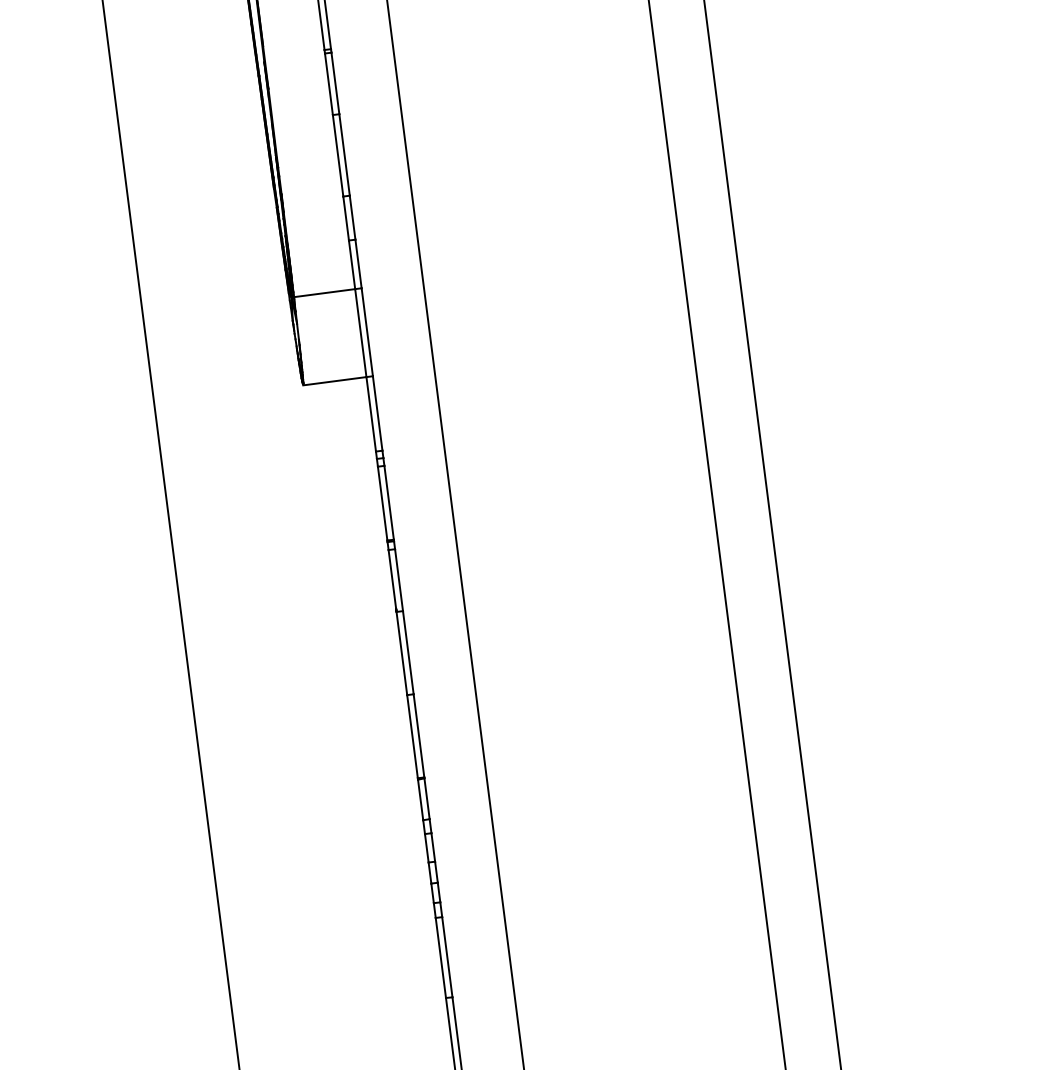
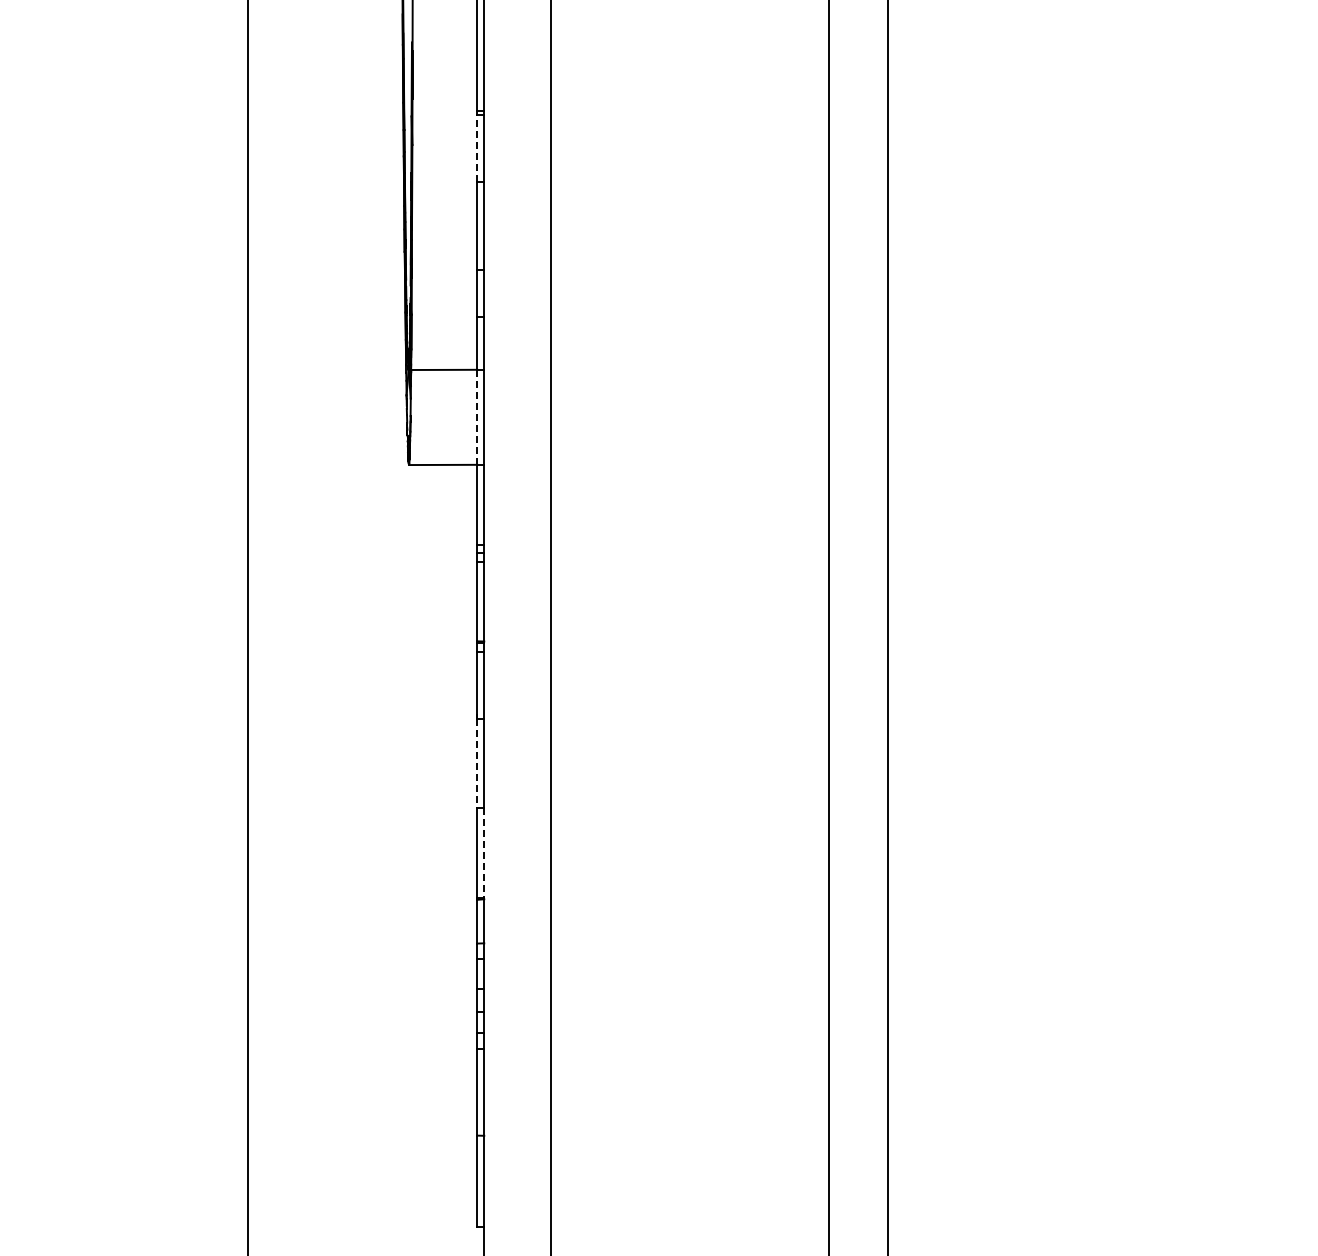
line: (329, 84) -> (477, 148), solid -> dashed
line: (361, 333) -> (477, 417), solid -> dashed
line: (402, 653) -> (477, 763), solid -> dashed
line: (419, 735) -> (484, 853), solid -> dashed

